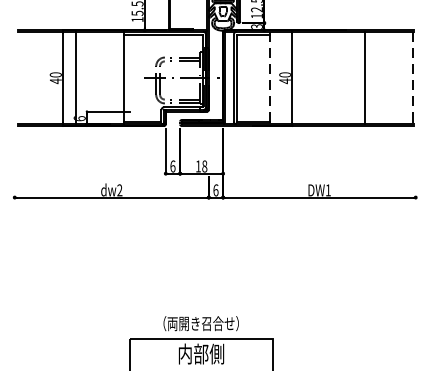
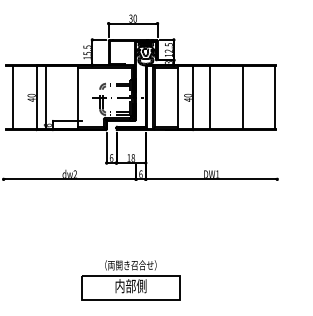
line: (27, 77) -> (12, 97), added
line: (269, 77) -> (177, 97), dashed -> solid
line: (317, 77) -> (210, 97), added
line: (413, 77) -> (275, 97), dashed -> solid

